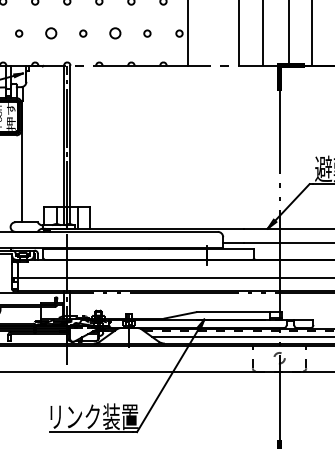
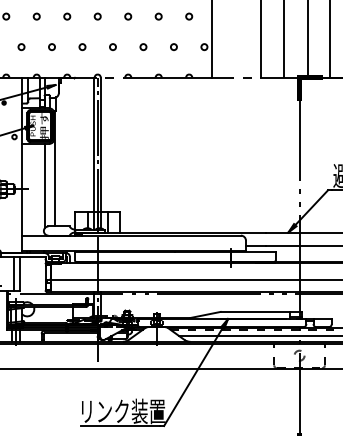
circle: (51, 34) -> (82, 47), size x0.62
circle: (115, 34) -> (143, 47), size x0.62
line: (12, 179) -> (45, 185), added

